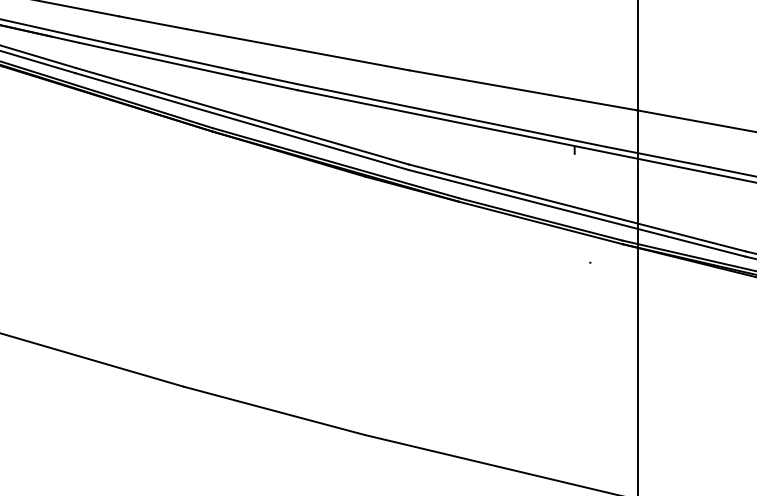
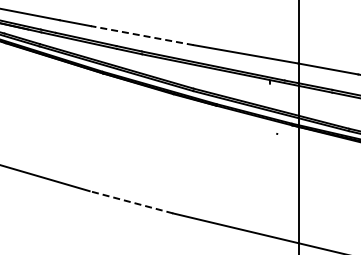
line: (296, 49) -> (141, 35), solid -> dashed
line: (272, 411) -> (130, 202), solid -> dashed

